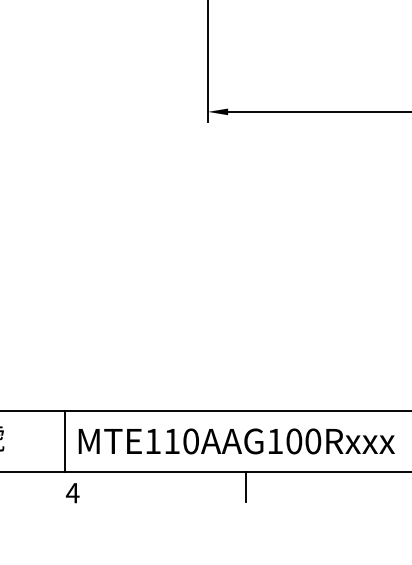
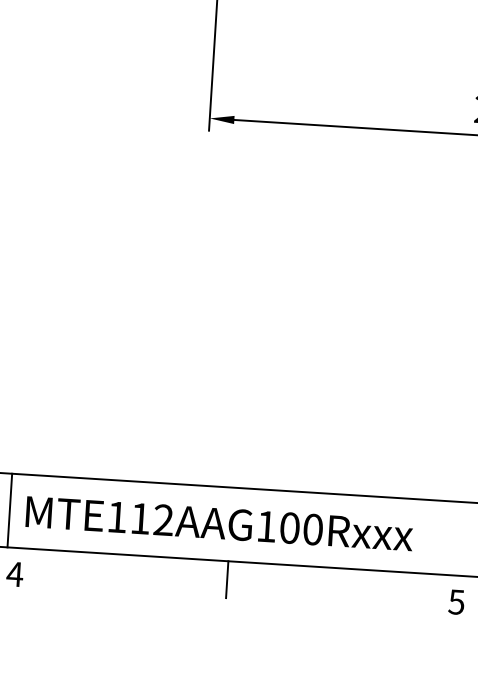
text: (190, 441) -> (162, 520), MTE110AAG100Rxxx -> MTE112AAG100Rxxx

